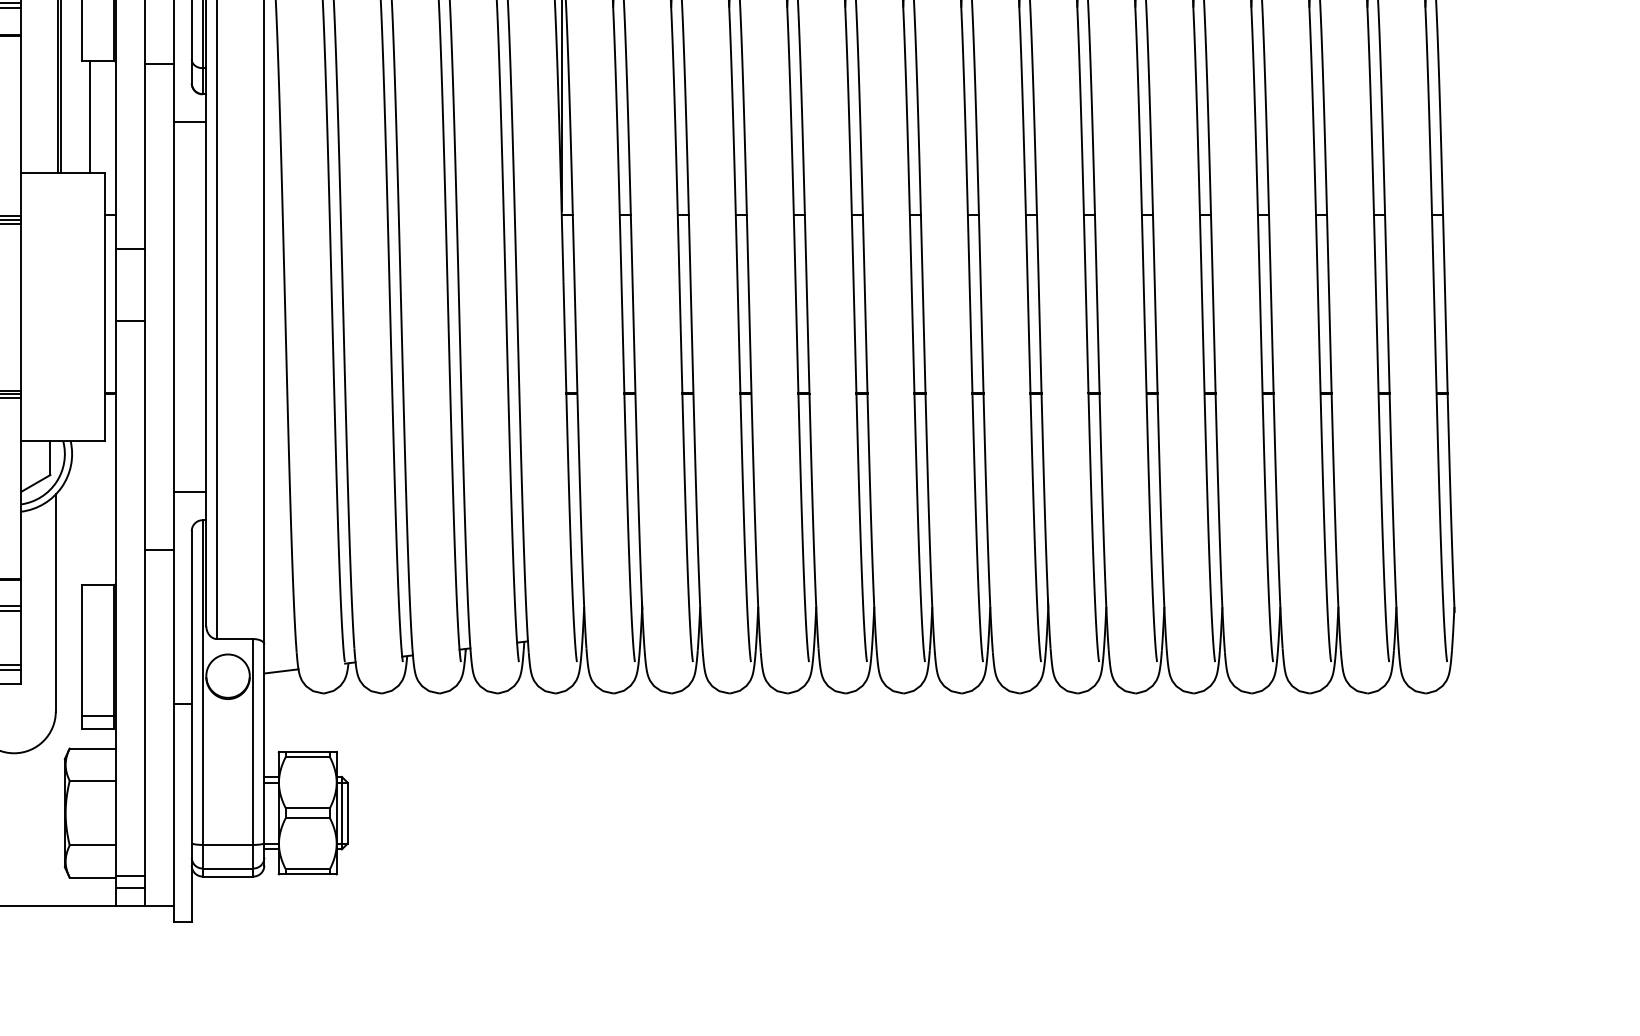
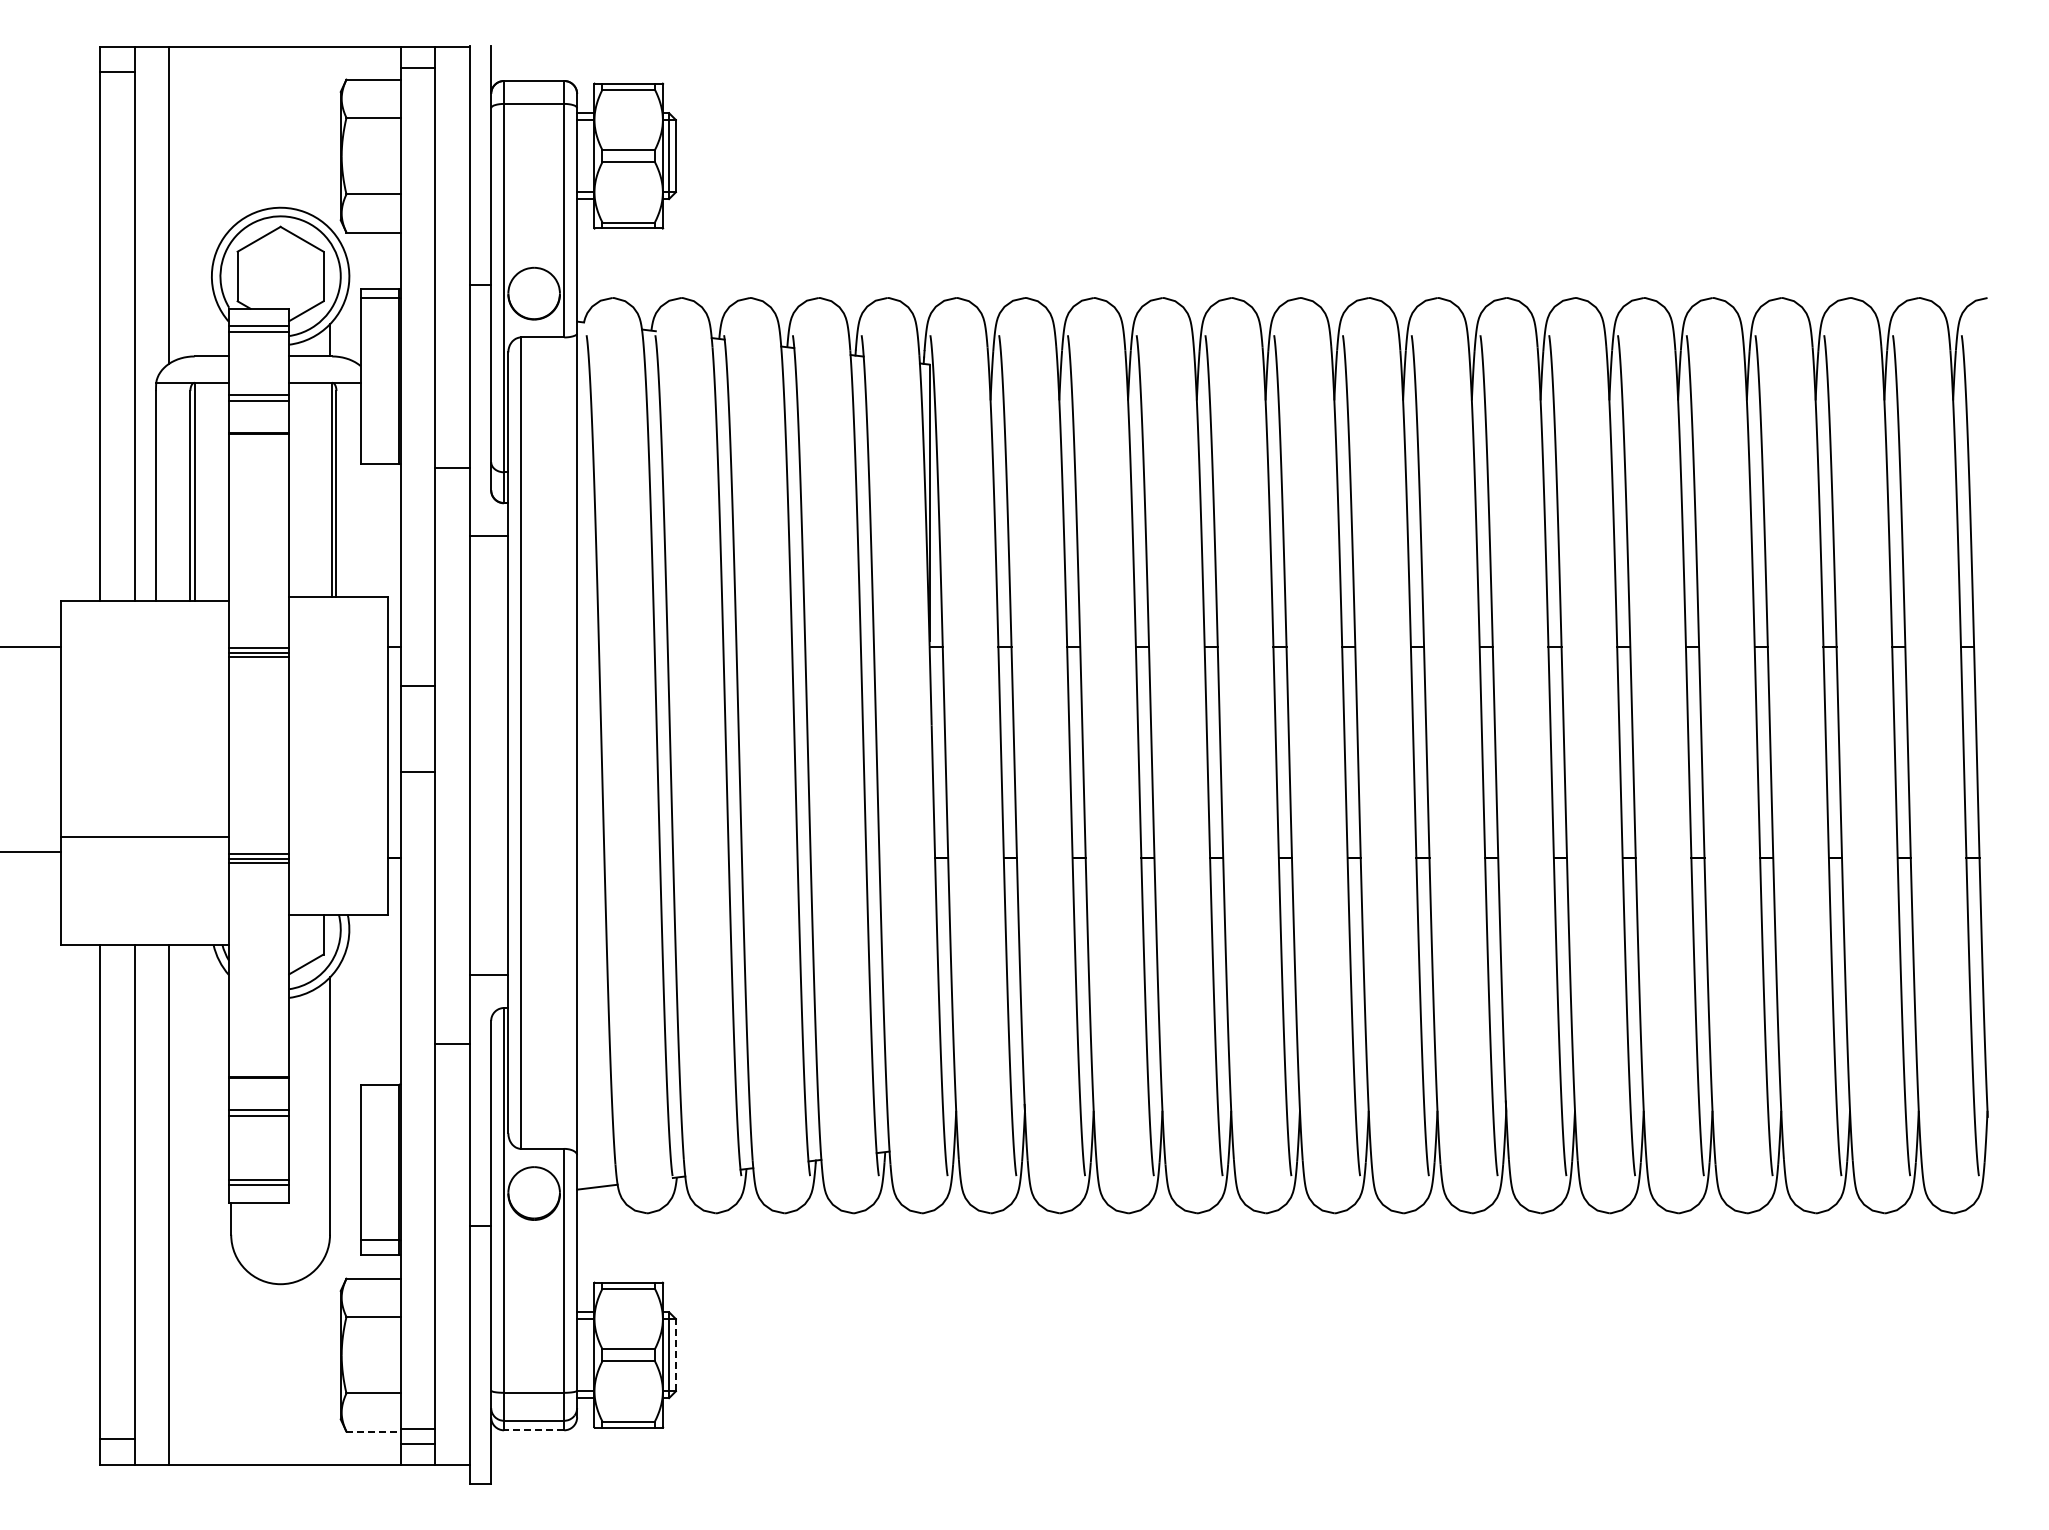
line: (89, 117) -> (370, 530), removed
line: (347, 812) -> (675, 1354), solid -> dashed
line: (227, 876) -> (533, 1430), solid -> dashed
line: (93, 877) -> (374, 1431), solid -> dashed

